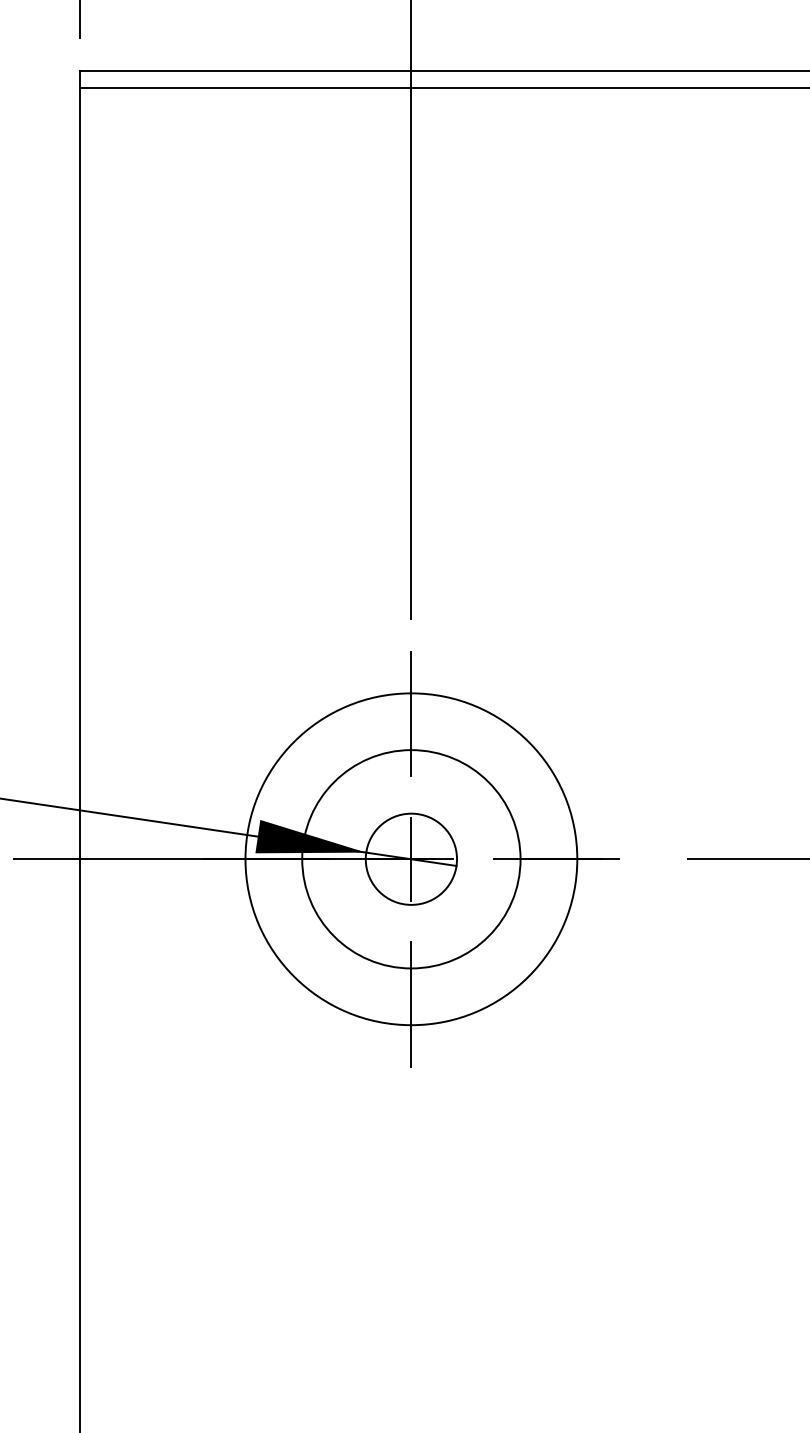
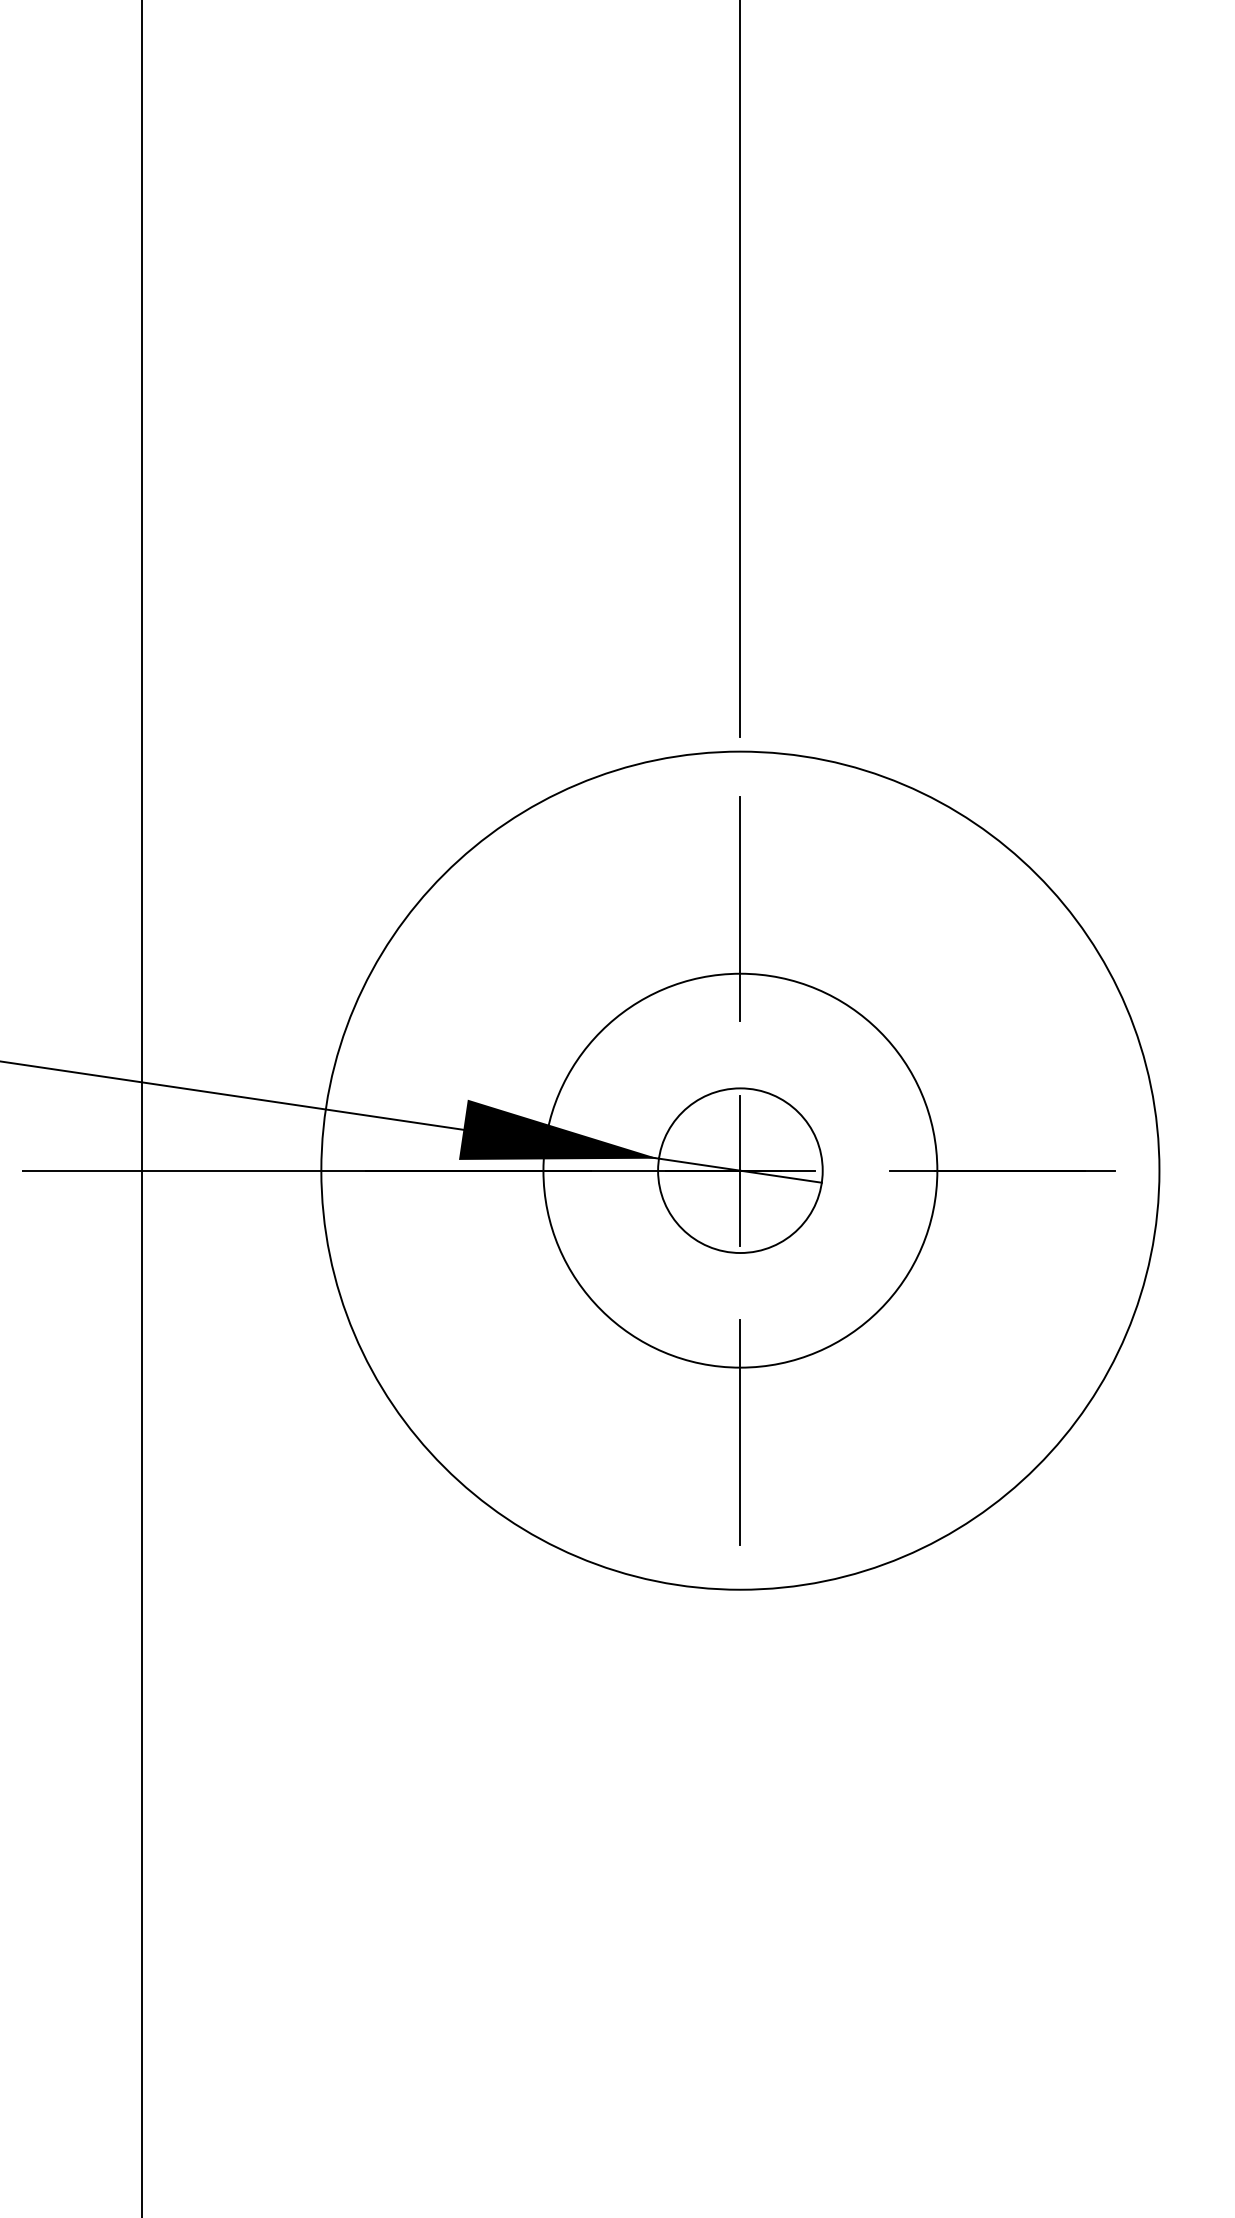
circle: (411, 859) -> (740, 1171), size x1.4

